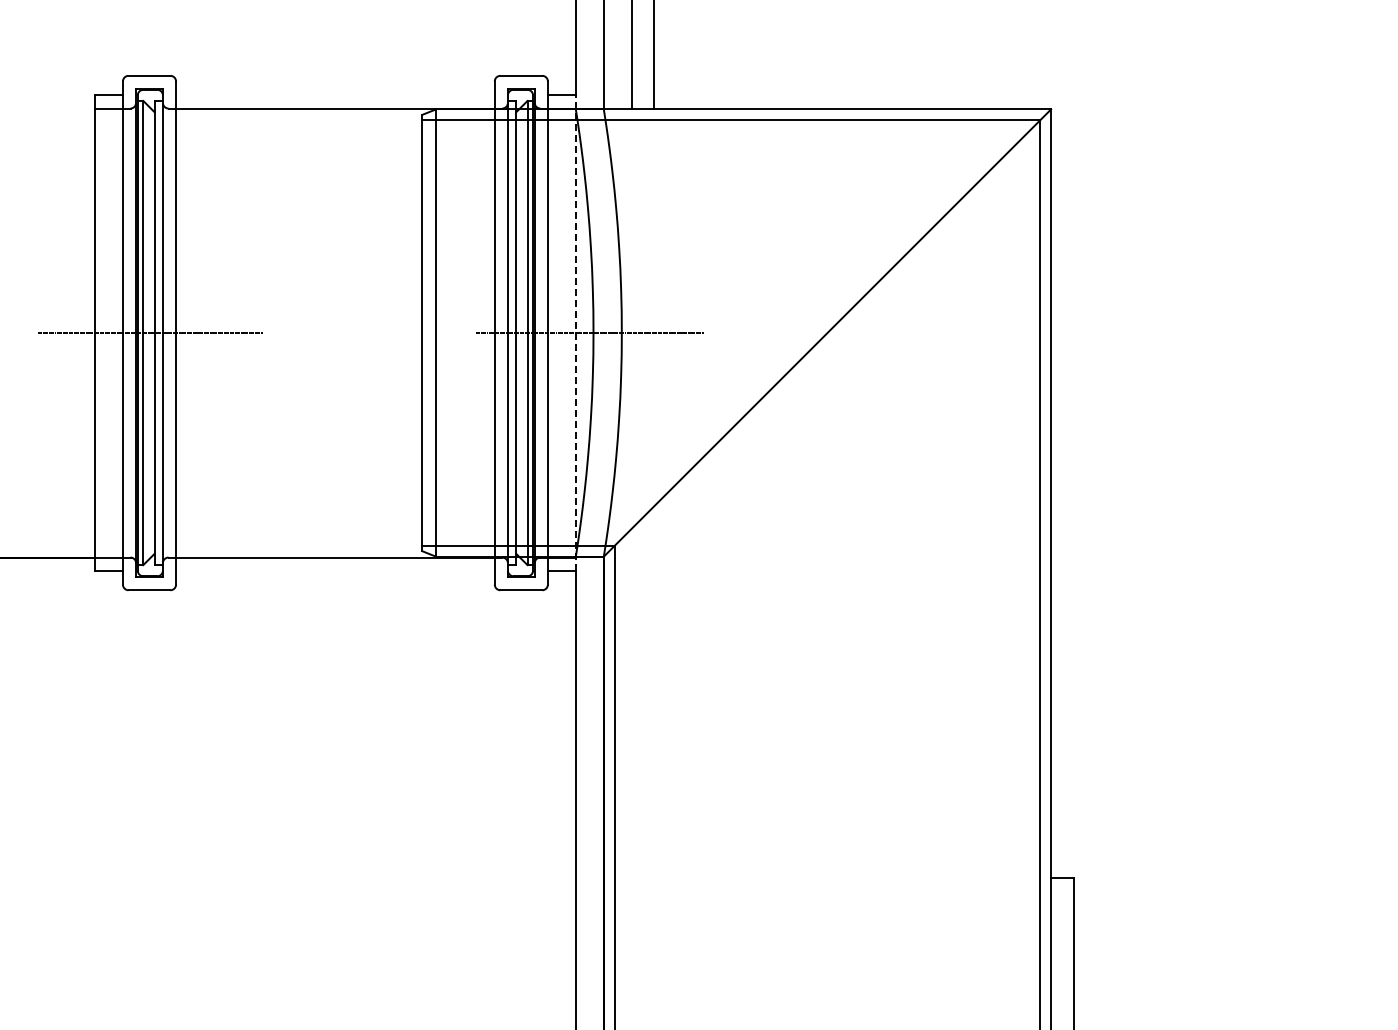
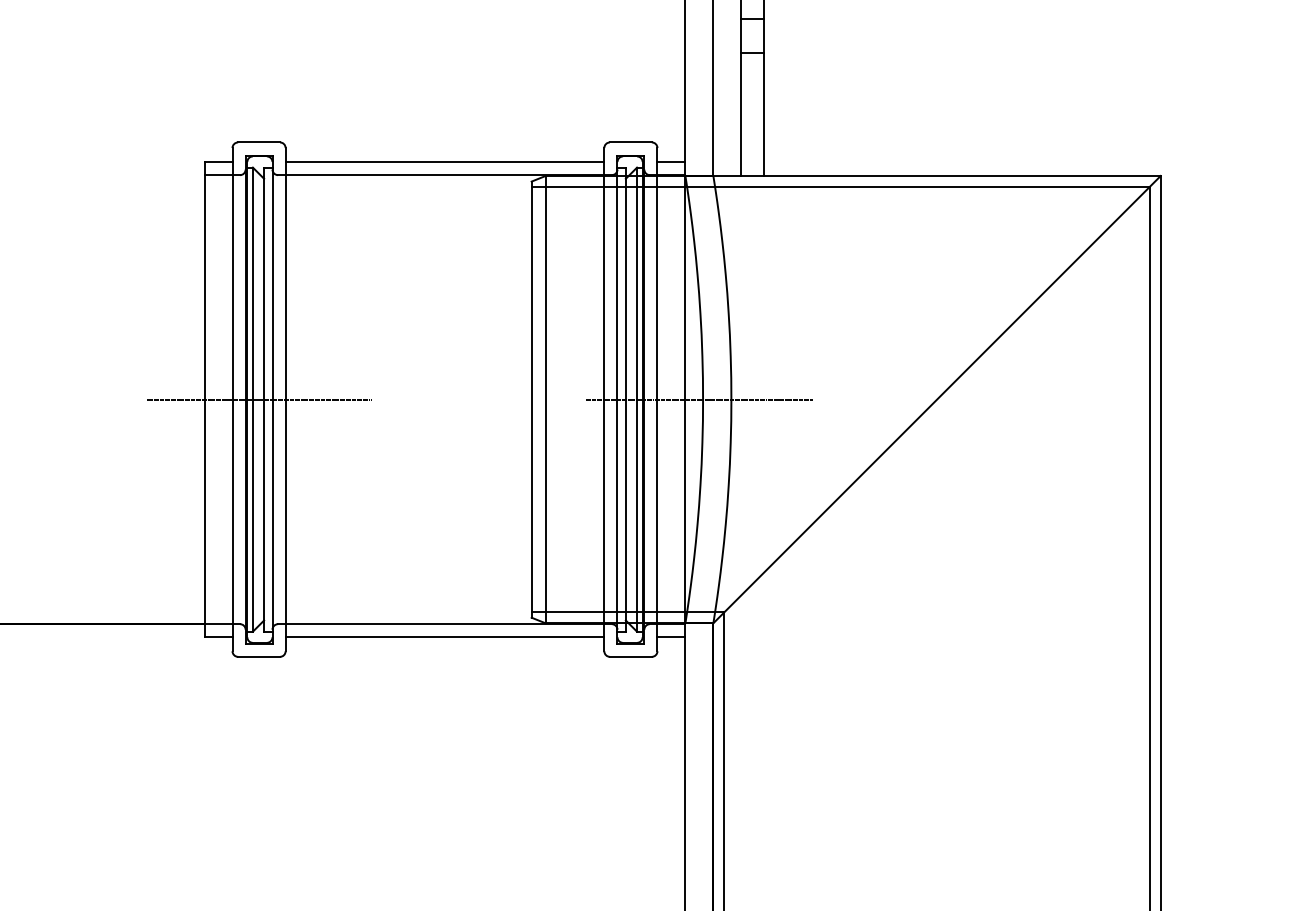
line: (335, 95) -> (445, 162), added
line: (575, 333) -> (685, 400), dashed -> solid
line: (335, 570) -> (445, 637), added

